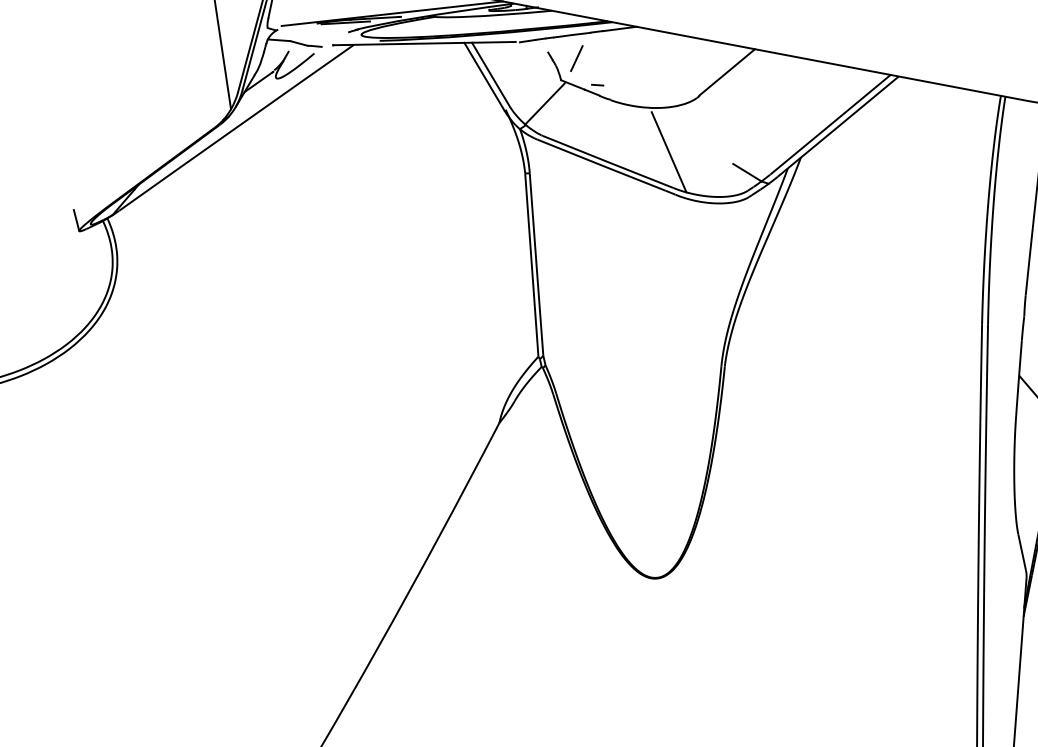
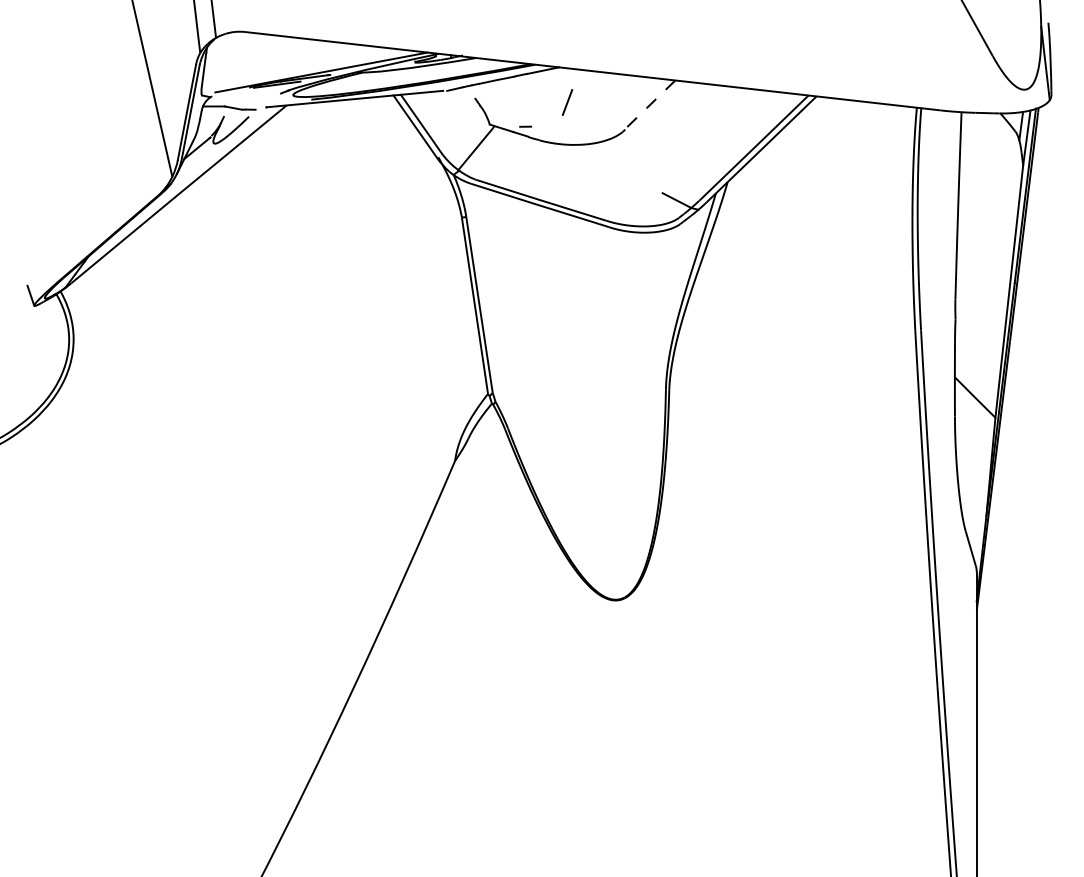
line: (576, 58) -> (567, 102), moved
line: (726, 72) -> (649, 105), solid -> dashed
line: (668, 152) -> (599, 186), removed

